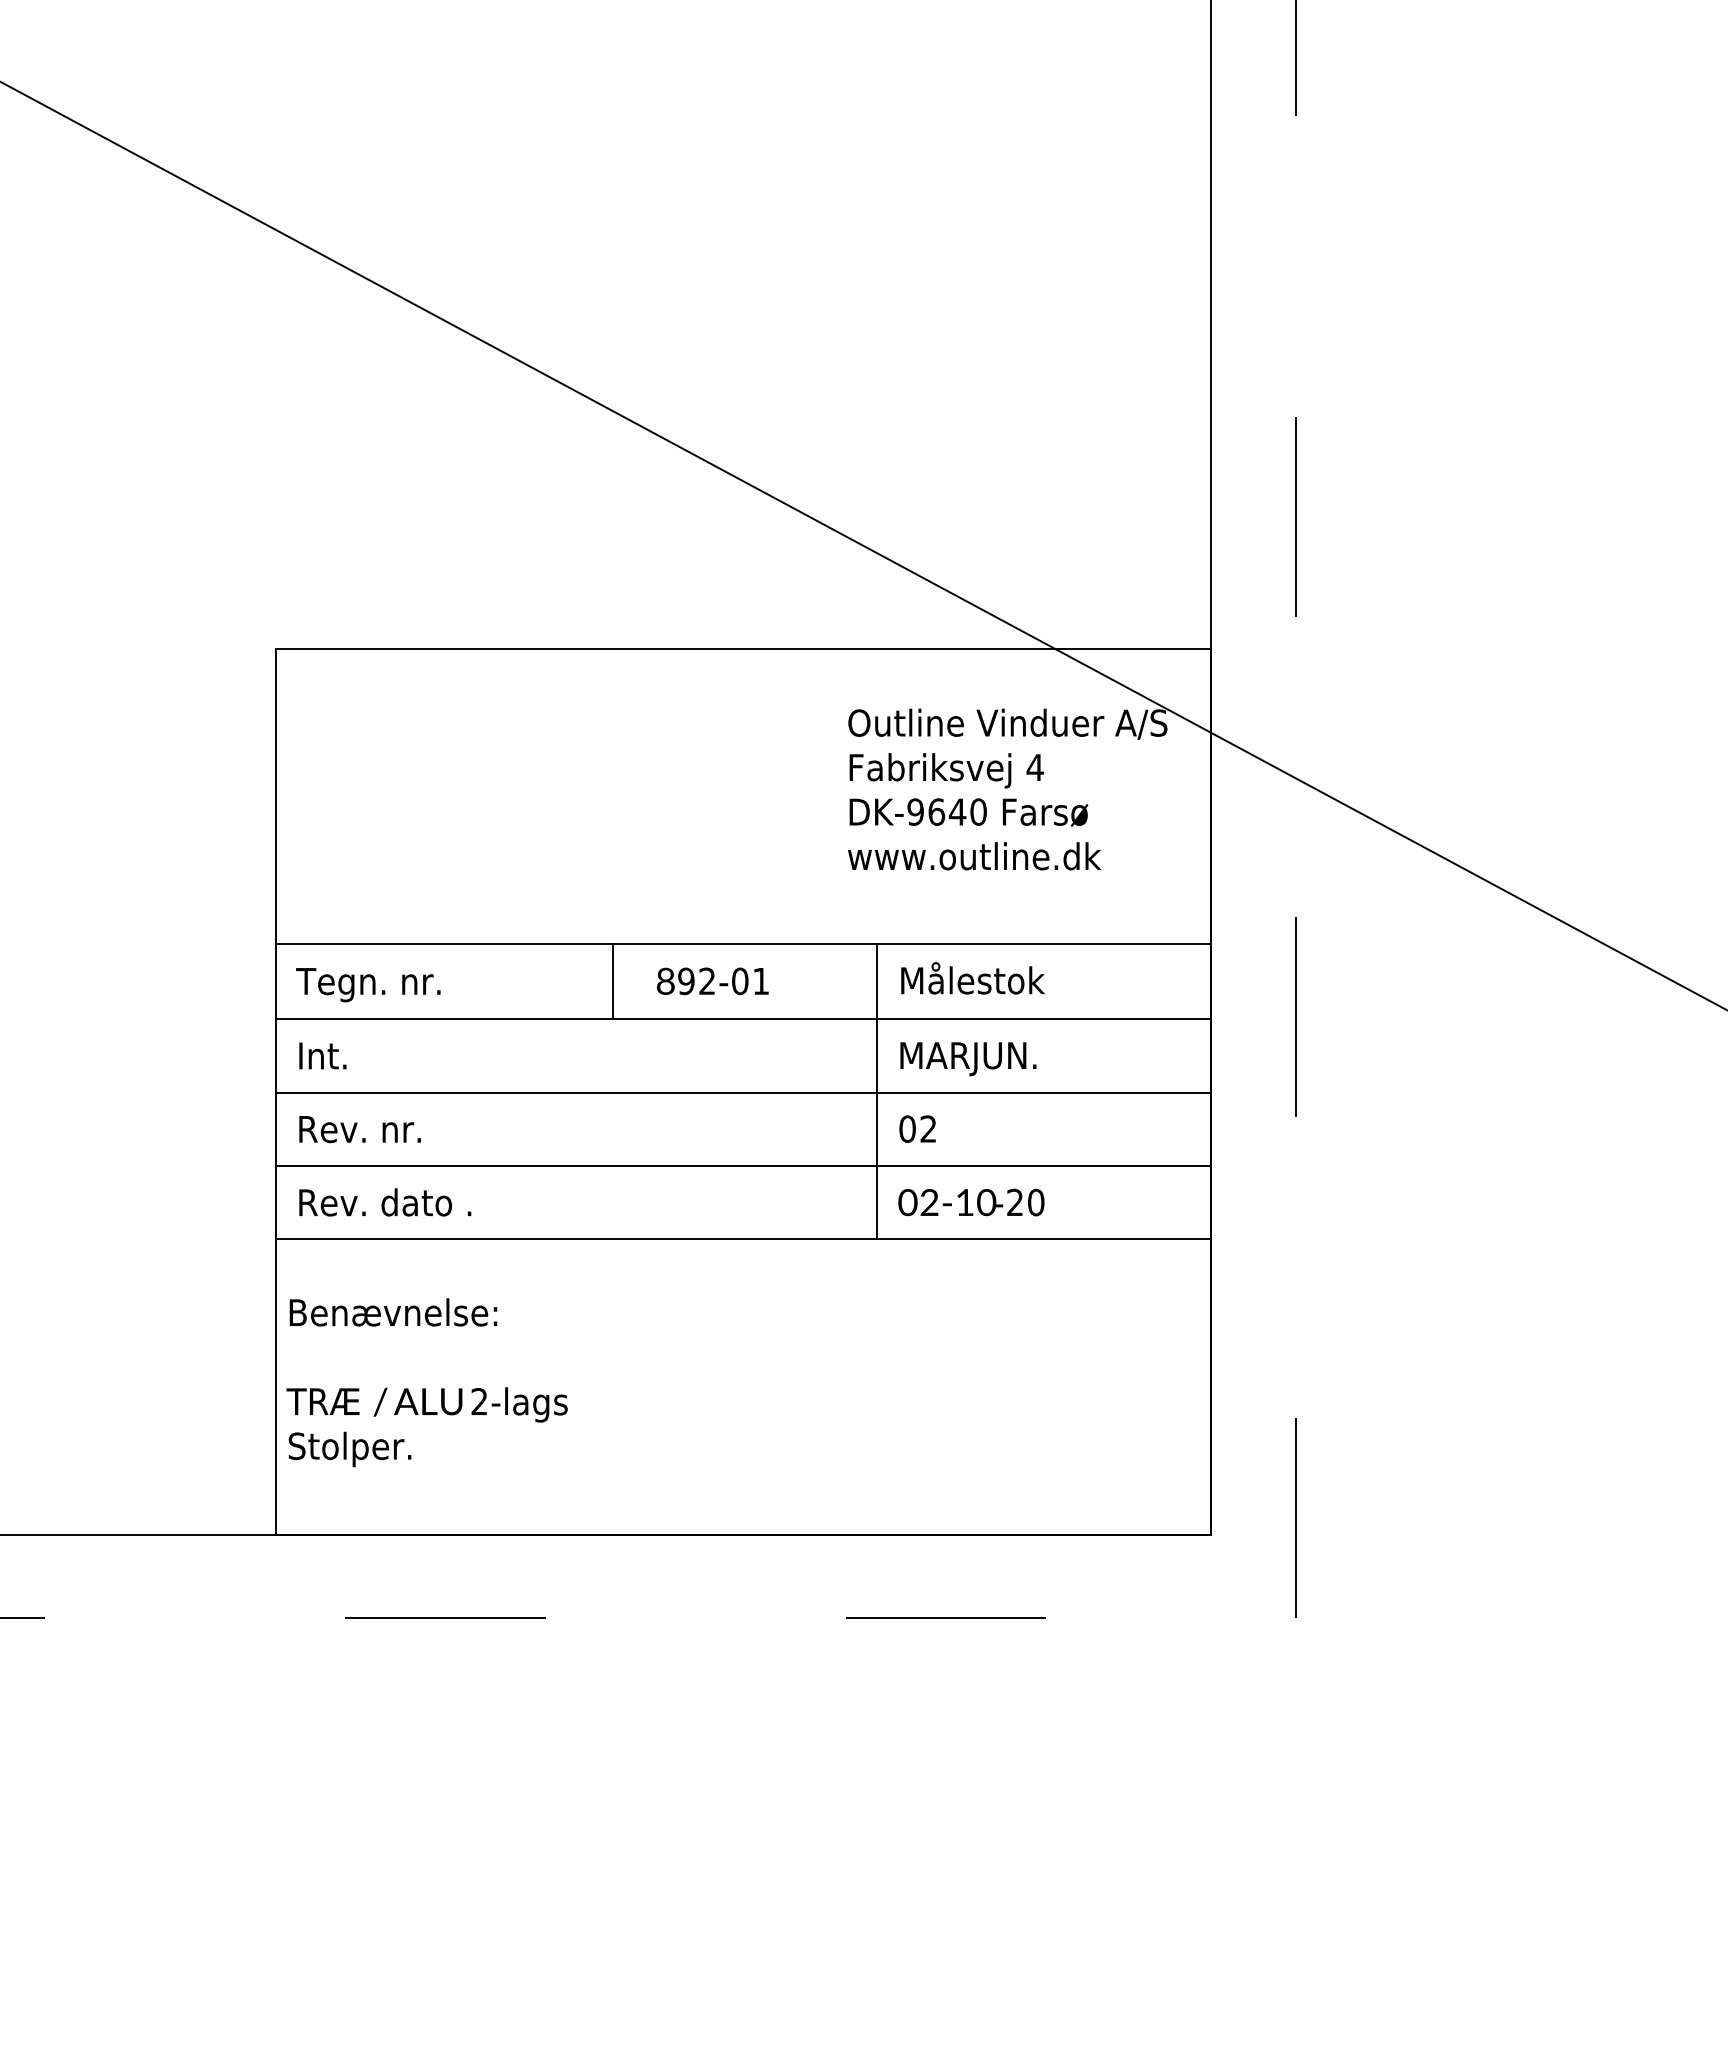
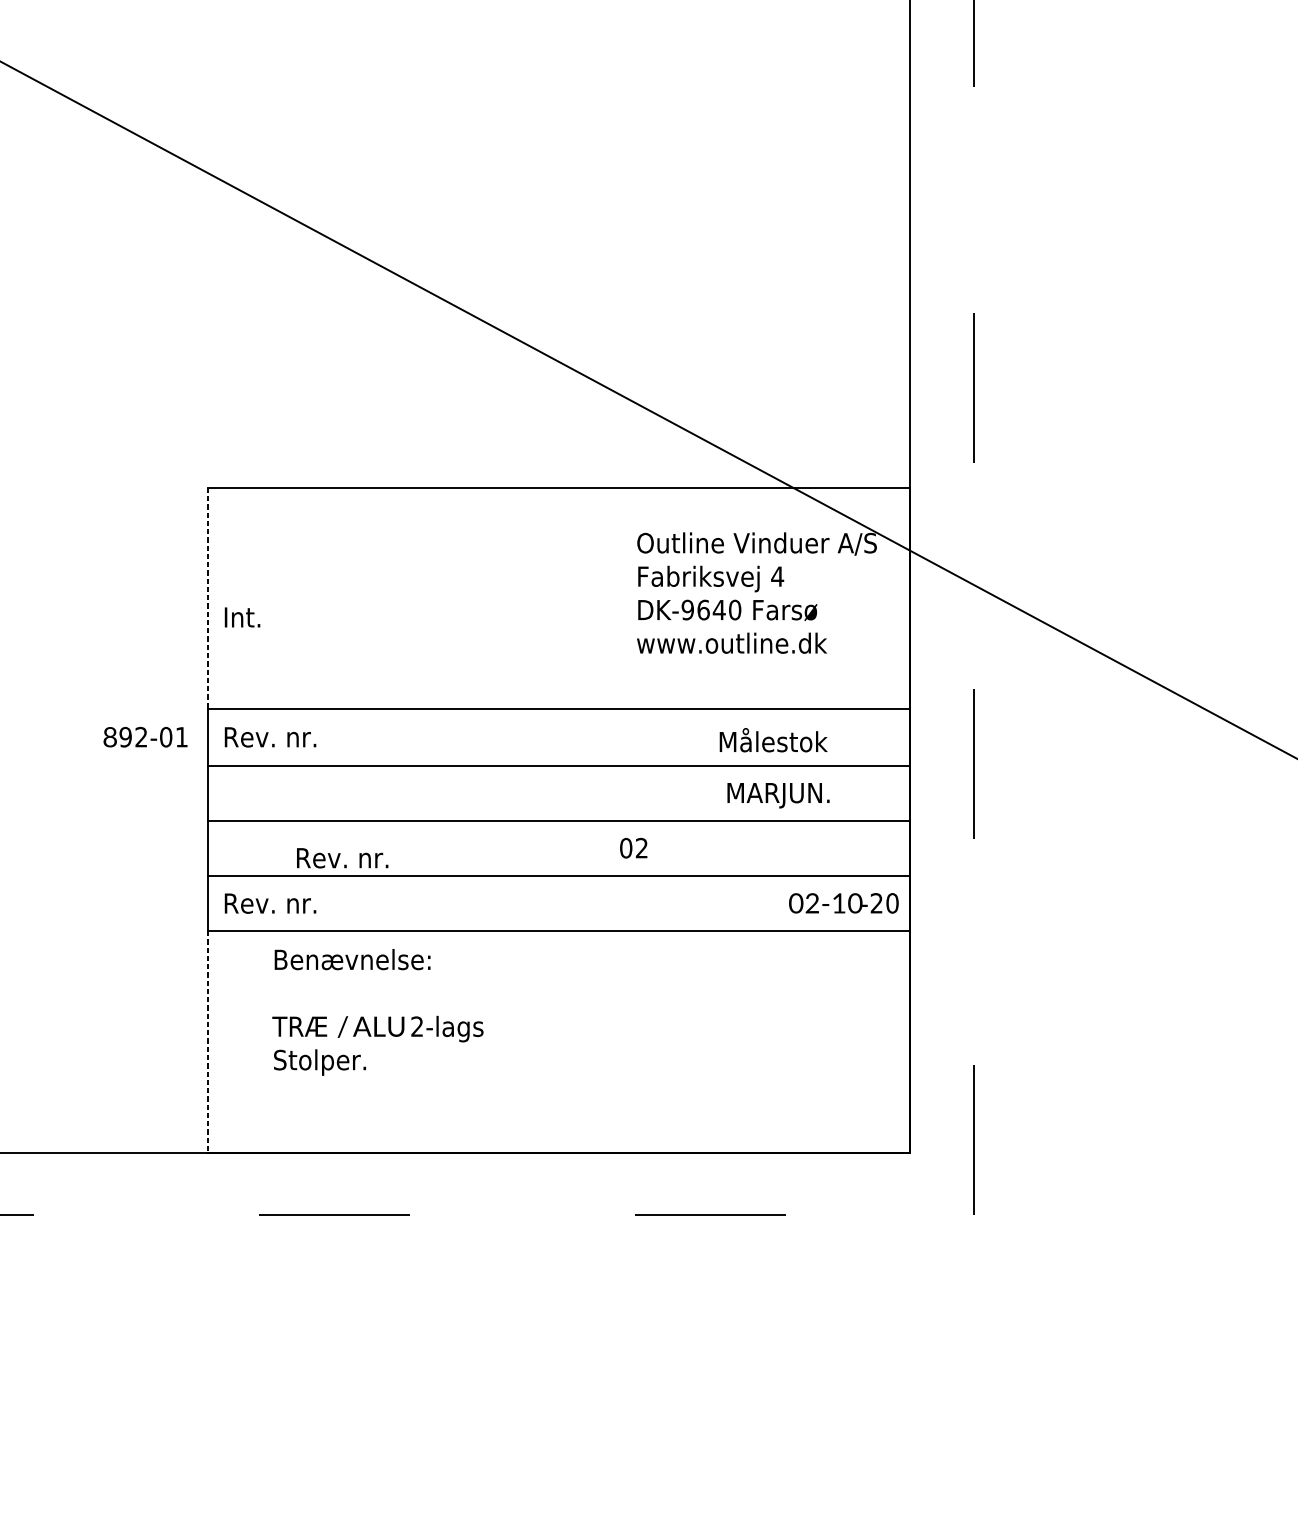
line: (276, 796) -> (207, 598), solid -> dashed
text: (972, 978) -> (773, 740), moved
line: (613, 981) -> (460, 737), removed
text: (712, 981) -> (145, 737), moved
text: (368, 985) -> (276, 740), Tegn. nr. -> Rev. nr.
text: (322, 1055) -> (242, 617), moved
text: (968, 1059) -> (778, 795), moved
line: (877, 1091) -> (659, 819), removed
text: (917, 1128) -> (633, 847), moved
text: (359, 1129) -> (342, 858), moved
text: (426, 1202) -> (320, 903), Rev. dato . -> Rev. nr.
text: (971, 1202) -> (843, 903), moved
text: (426, 1382) -> (377, 1012), moved
line: (276, 1386) -> (207, 1041), solid -> dashed

